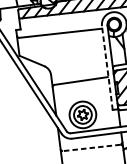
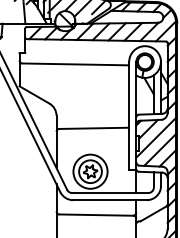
line: (107, 67) -> (129, 115), dashed -> solid
line: (91, 148) -> (95, 215), dashed -> solid

